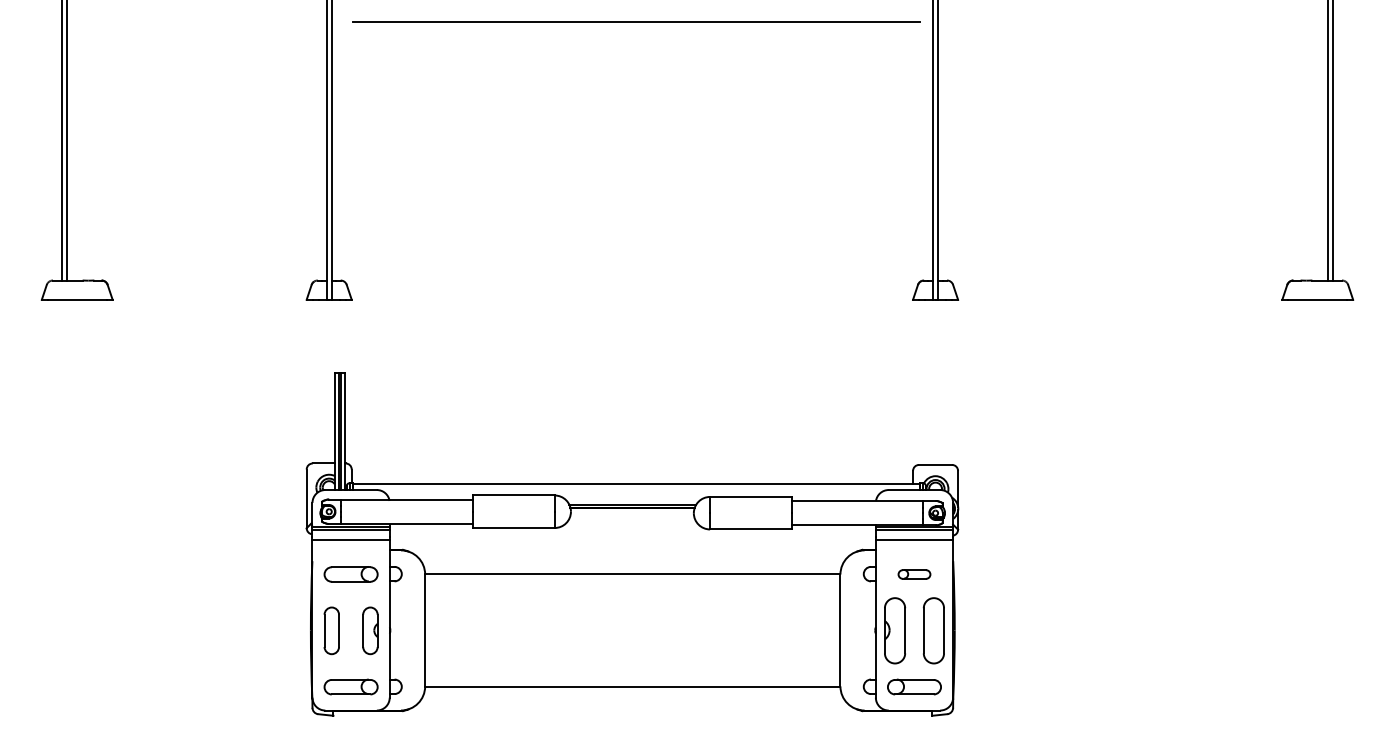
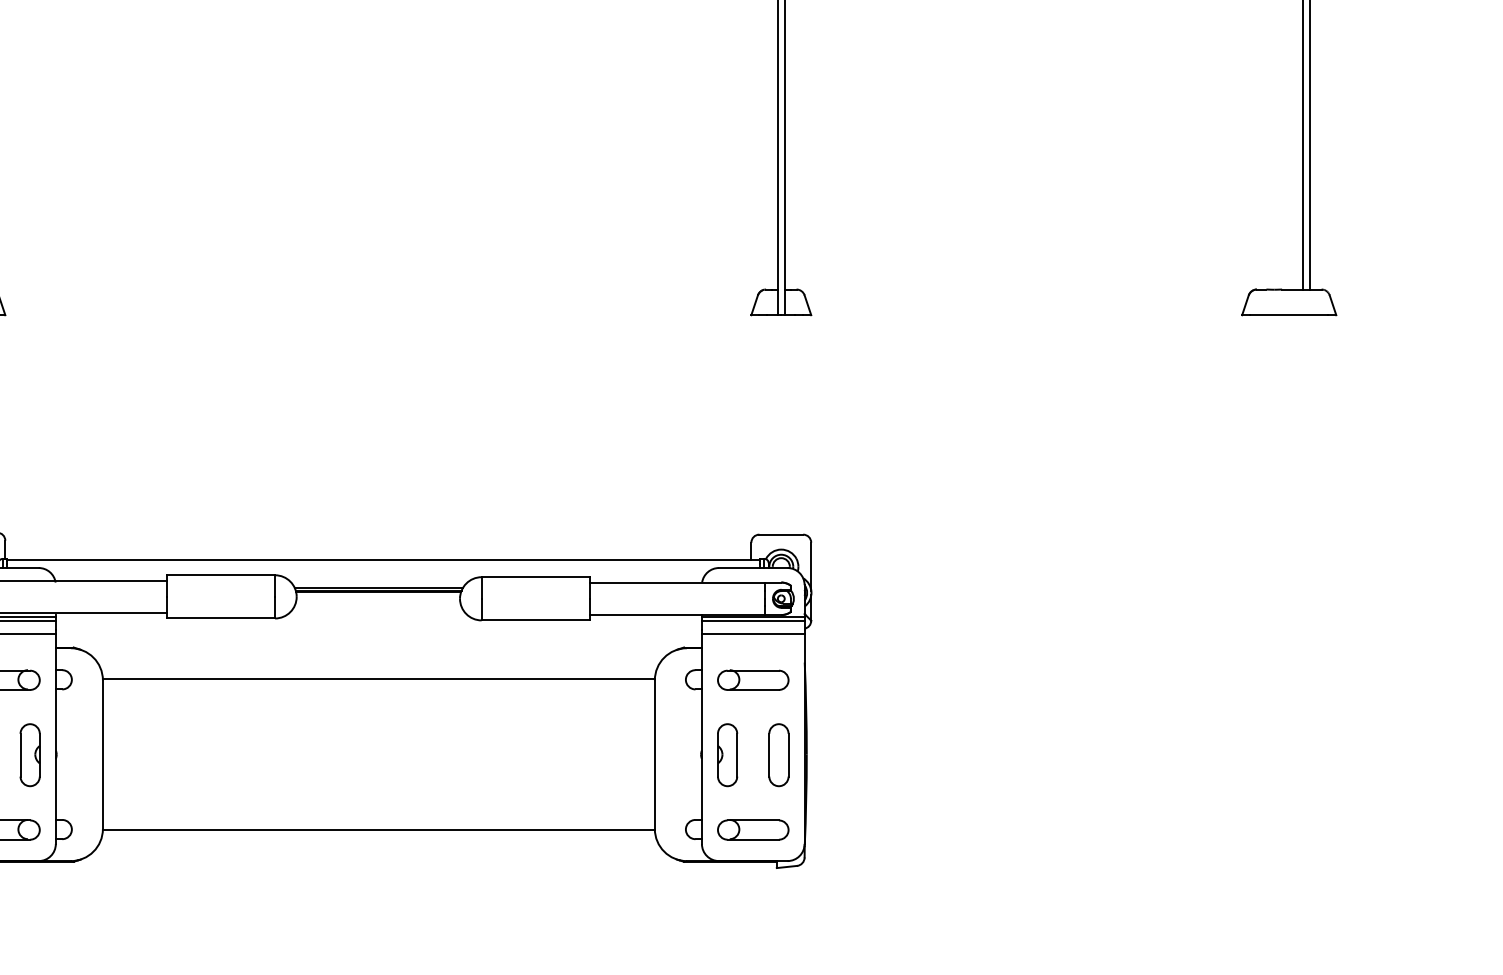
part: (914, 574) -> (753, 680), size x1.67
part: (895, 630) -> (728, 754), size x0.71
part: (933, 630) -> (778, 754), size x0.71

